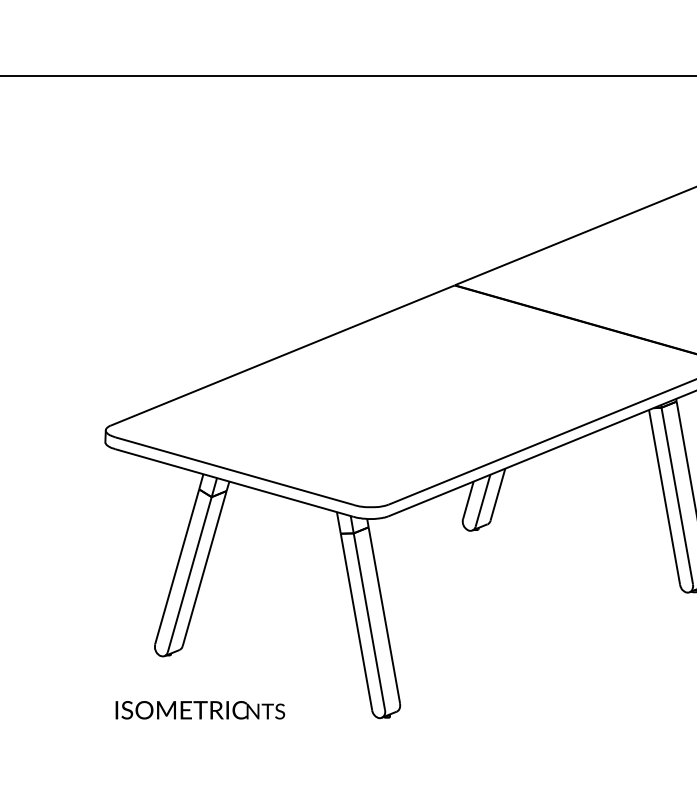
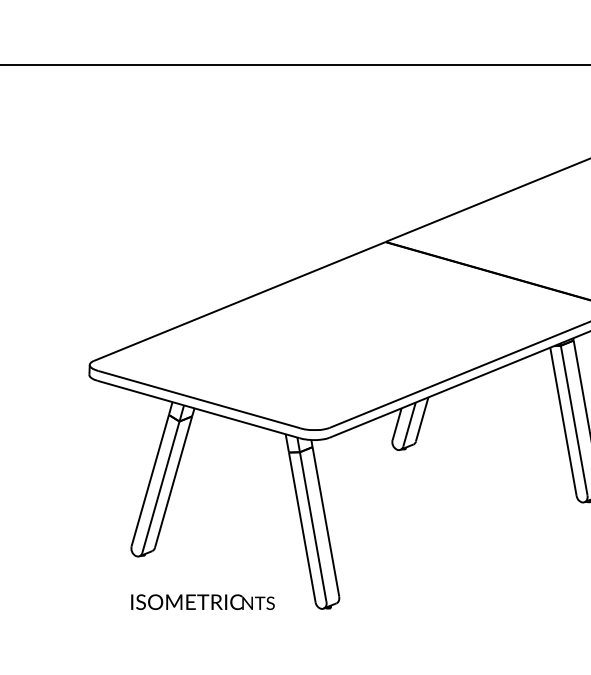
text: (200, 710) -> (203, 602), moved

